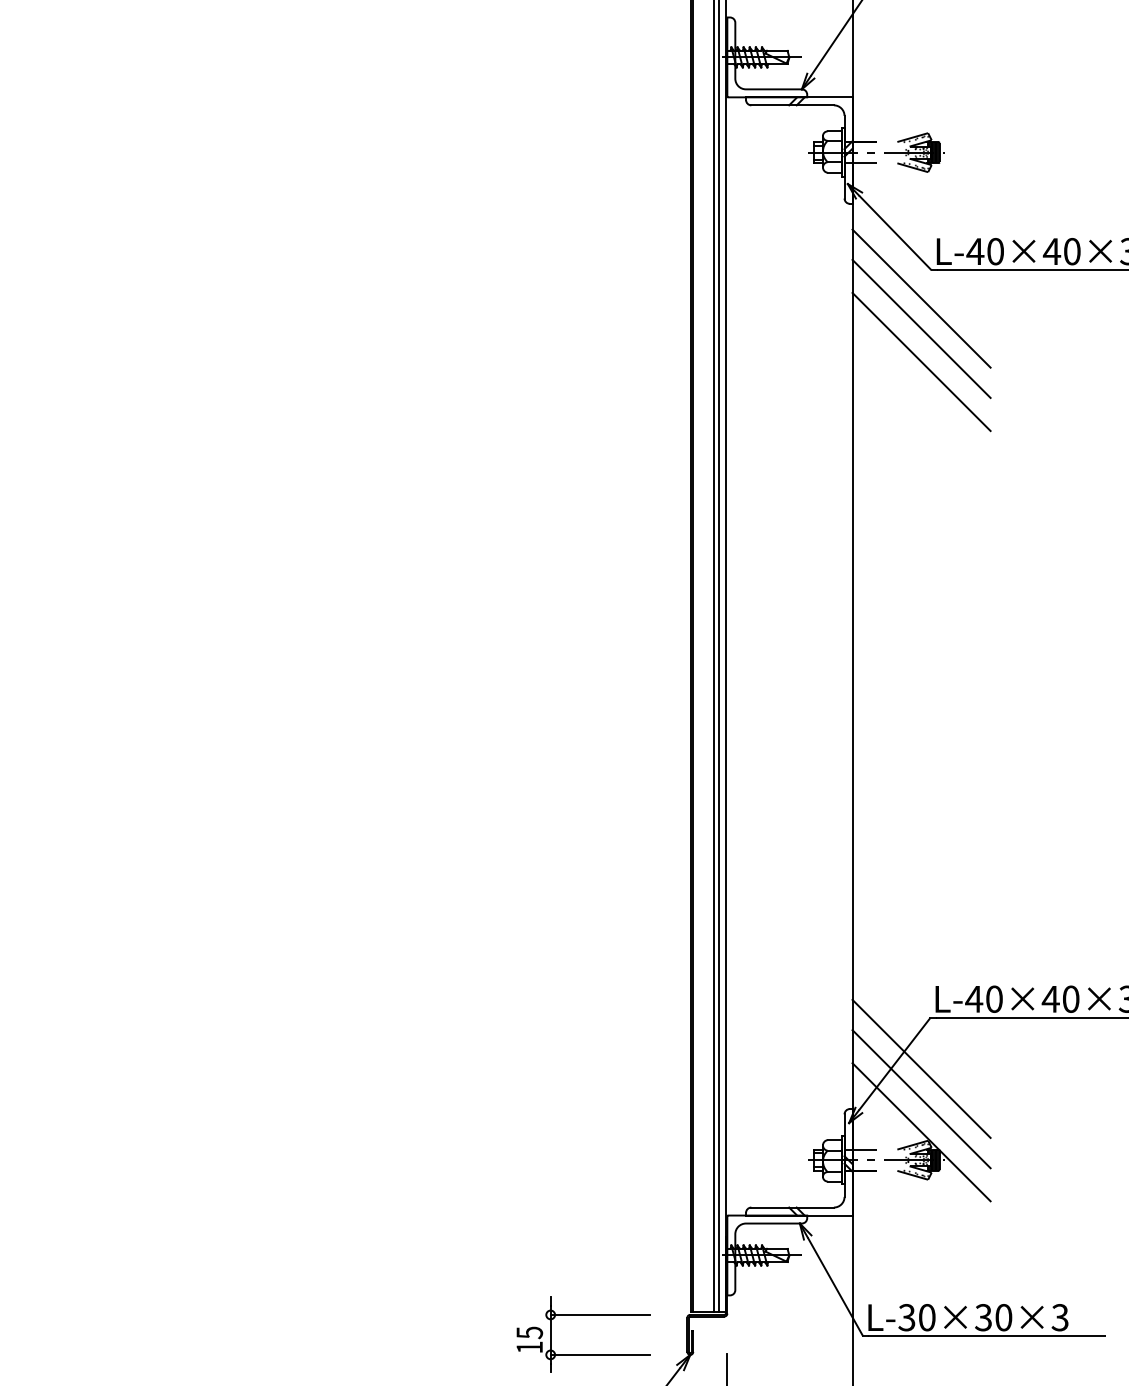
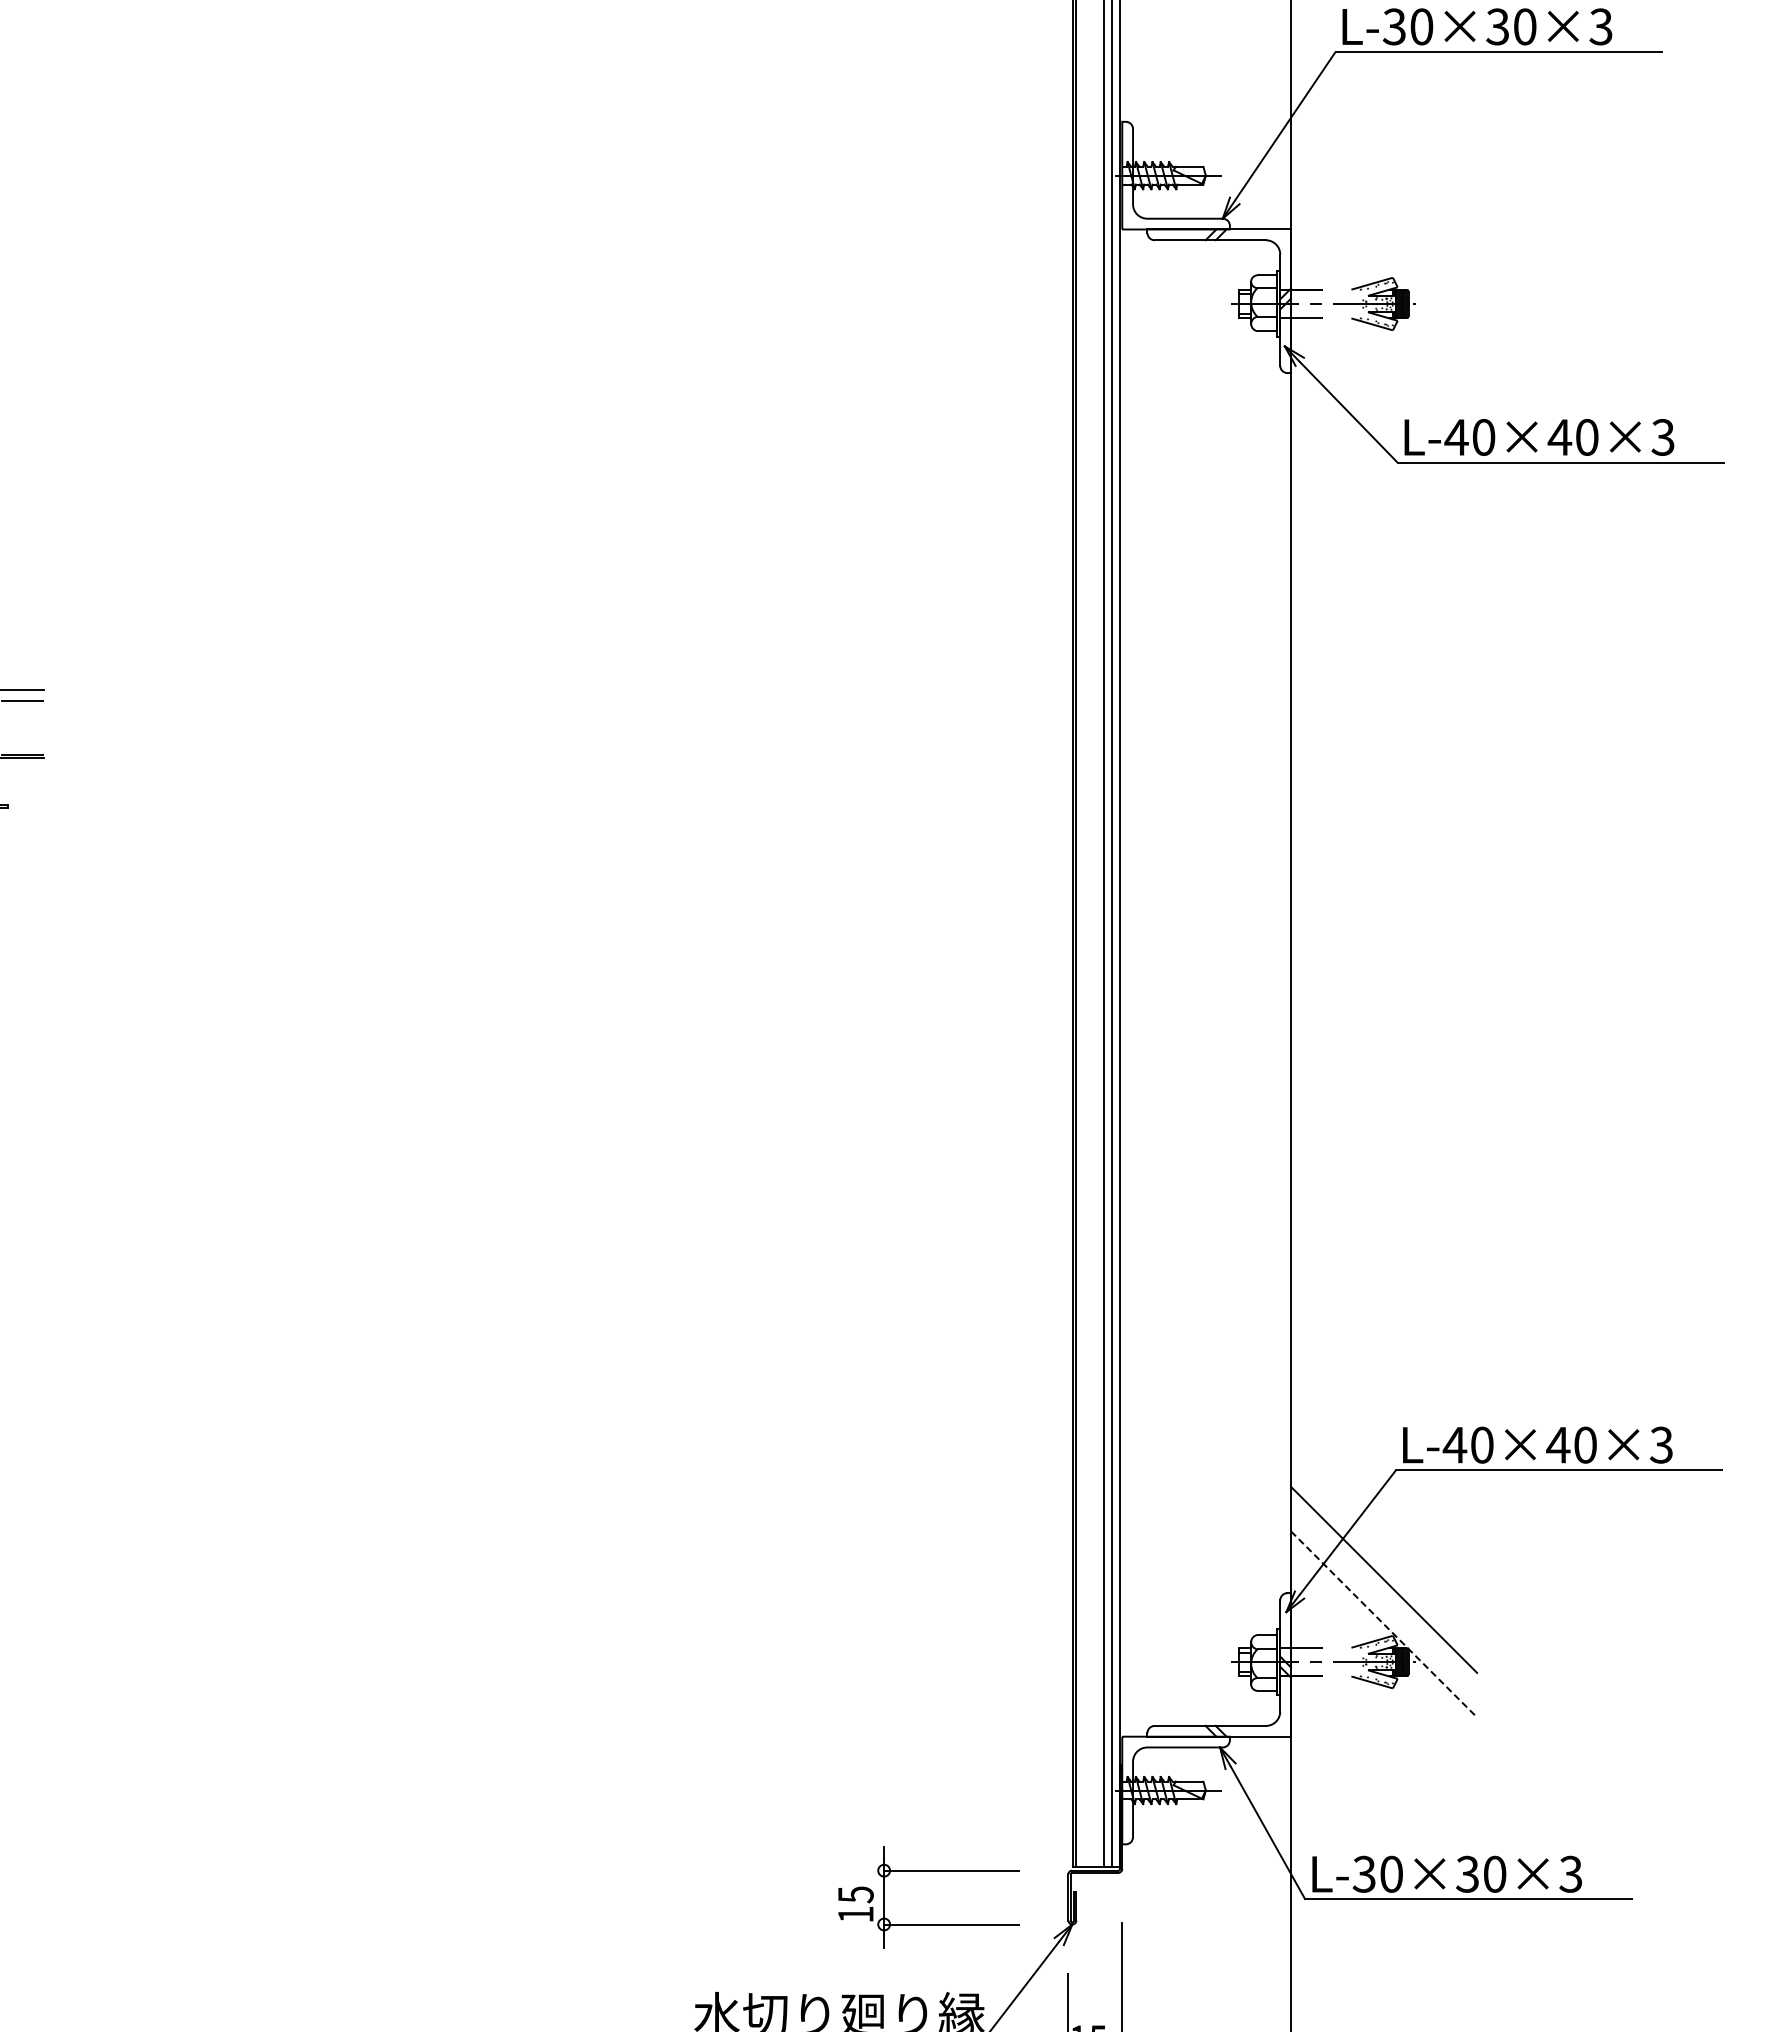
line: (921, 298) -> (1384, 500), removed
line: (921, 328) -> (1384, 541), removed
line: (921, 362) -> (1384, 586), removed
line: (921, 1069) -> (1384, 1539), removed
line: (921, 1132) -> (1384, 1624), solid -> dashed

